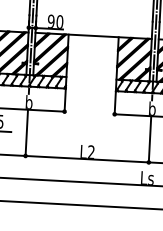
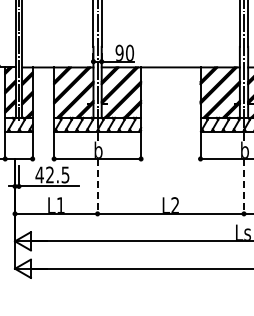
line: (26, 132) -> (97, 186), solid -> dashed
line: (150, 139) -> (244, 186), solid -> dashed

